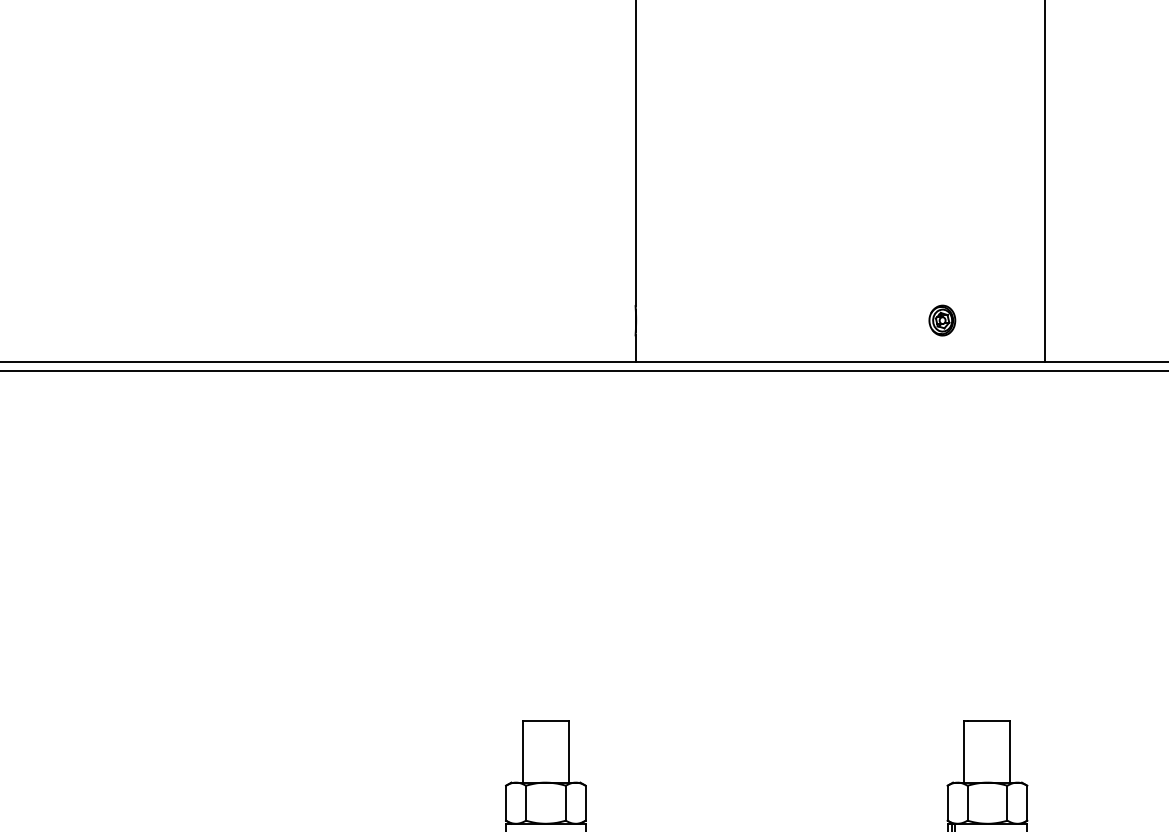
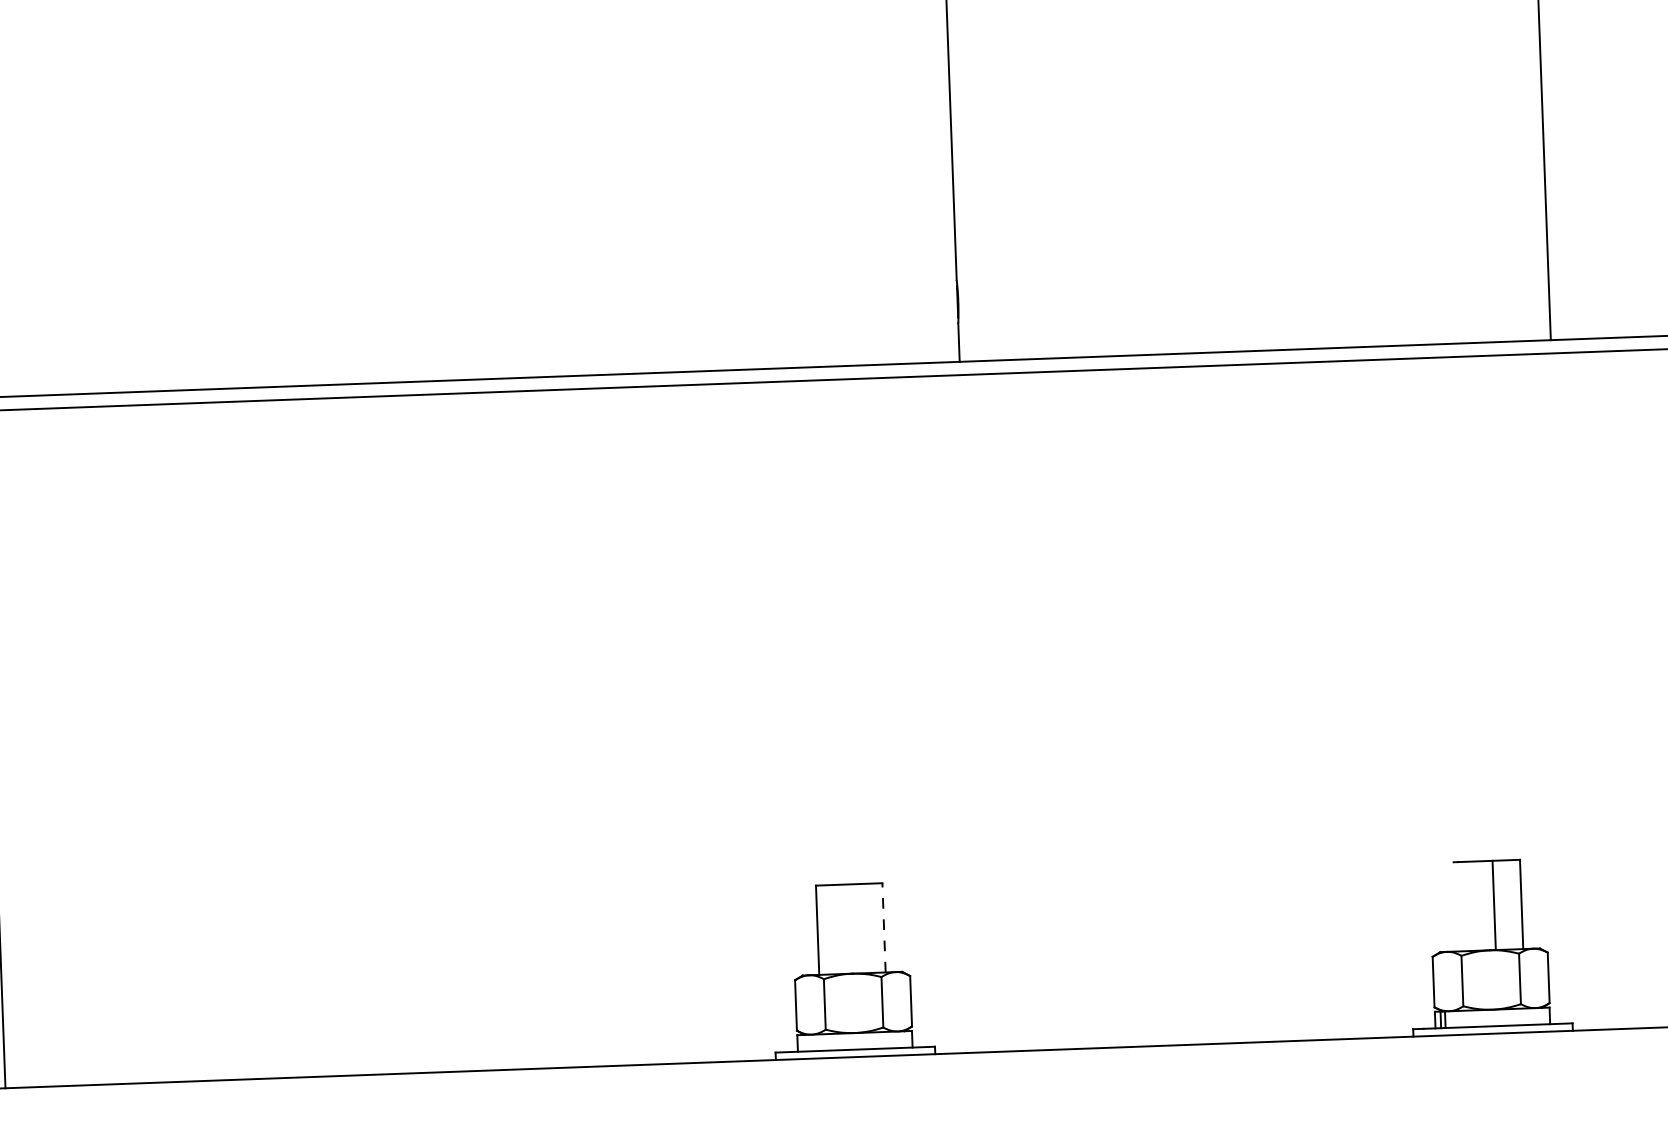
part: (942, 320) -> (1400, 285), removed
line: (568, 751) -> (883, 927), solid -> dashed
line: (964, 751) -> (1494, 905), moved

